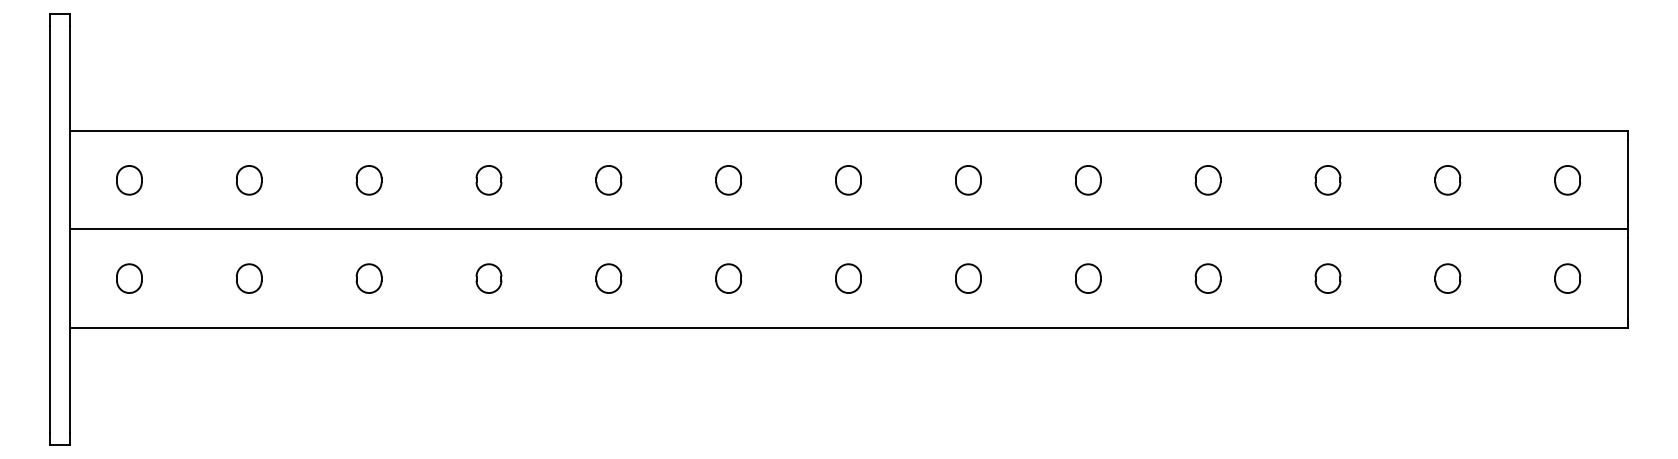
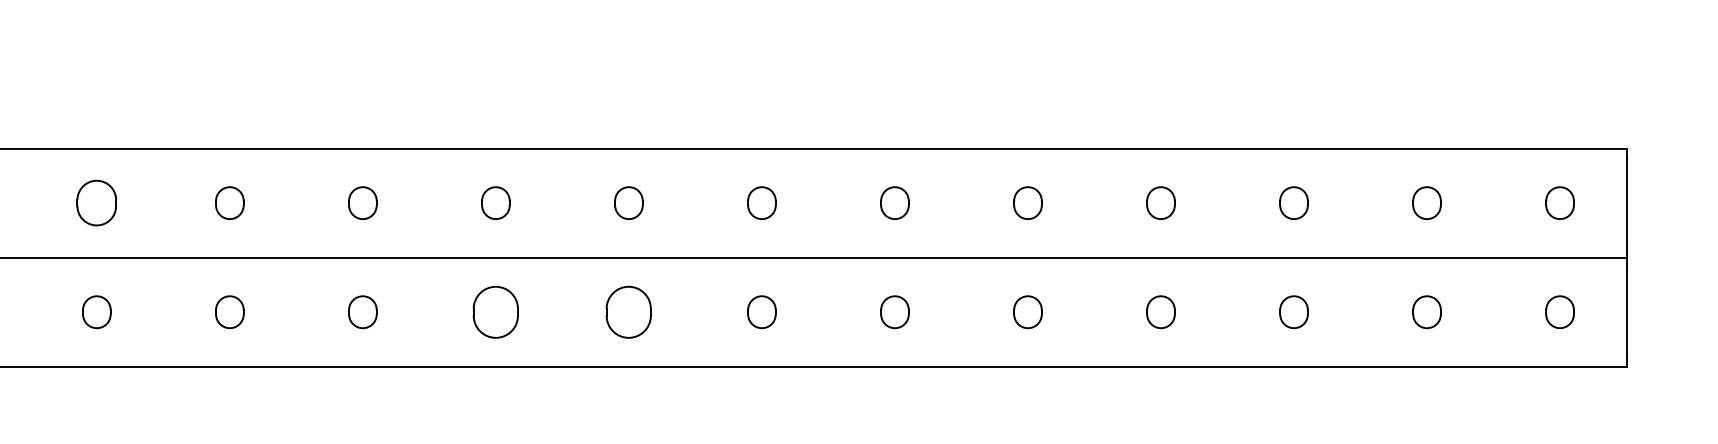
part: (249, 180) -> (97, 203), size x1.4
part: (608, 278) -> (495, 312), size x1.6
part: (728, 278) -> (628, 312), size x1.6

